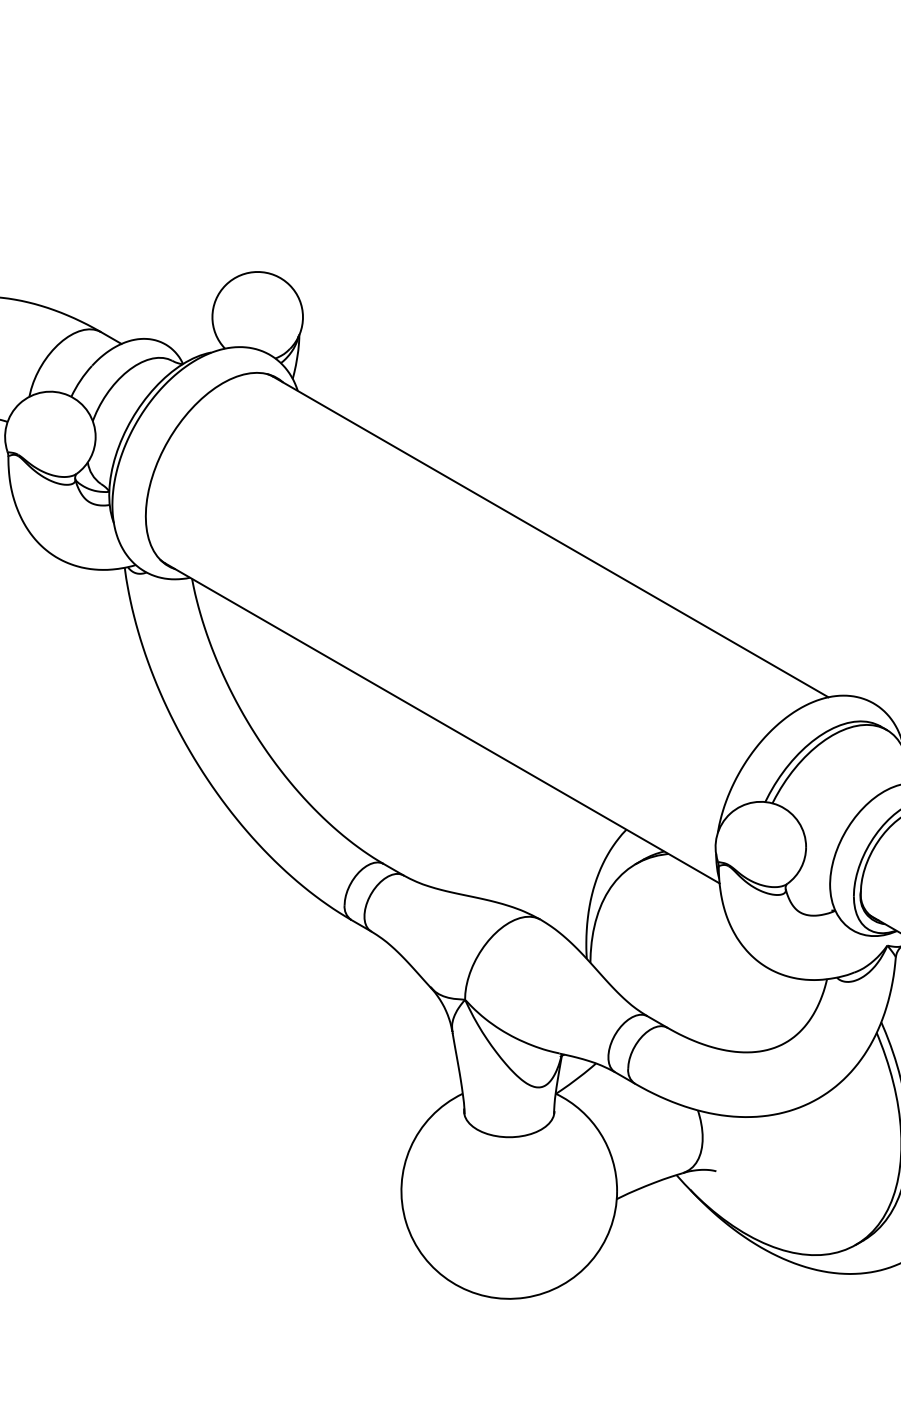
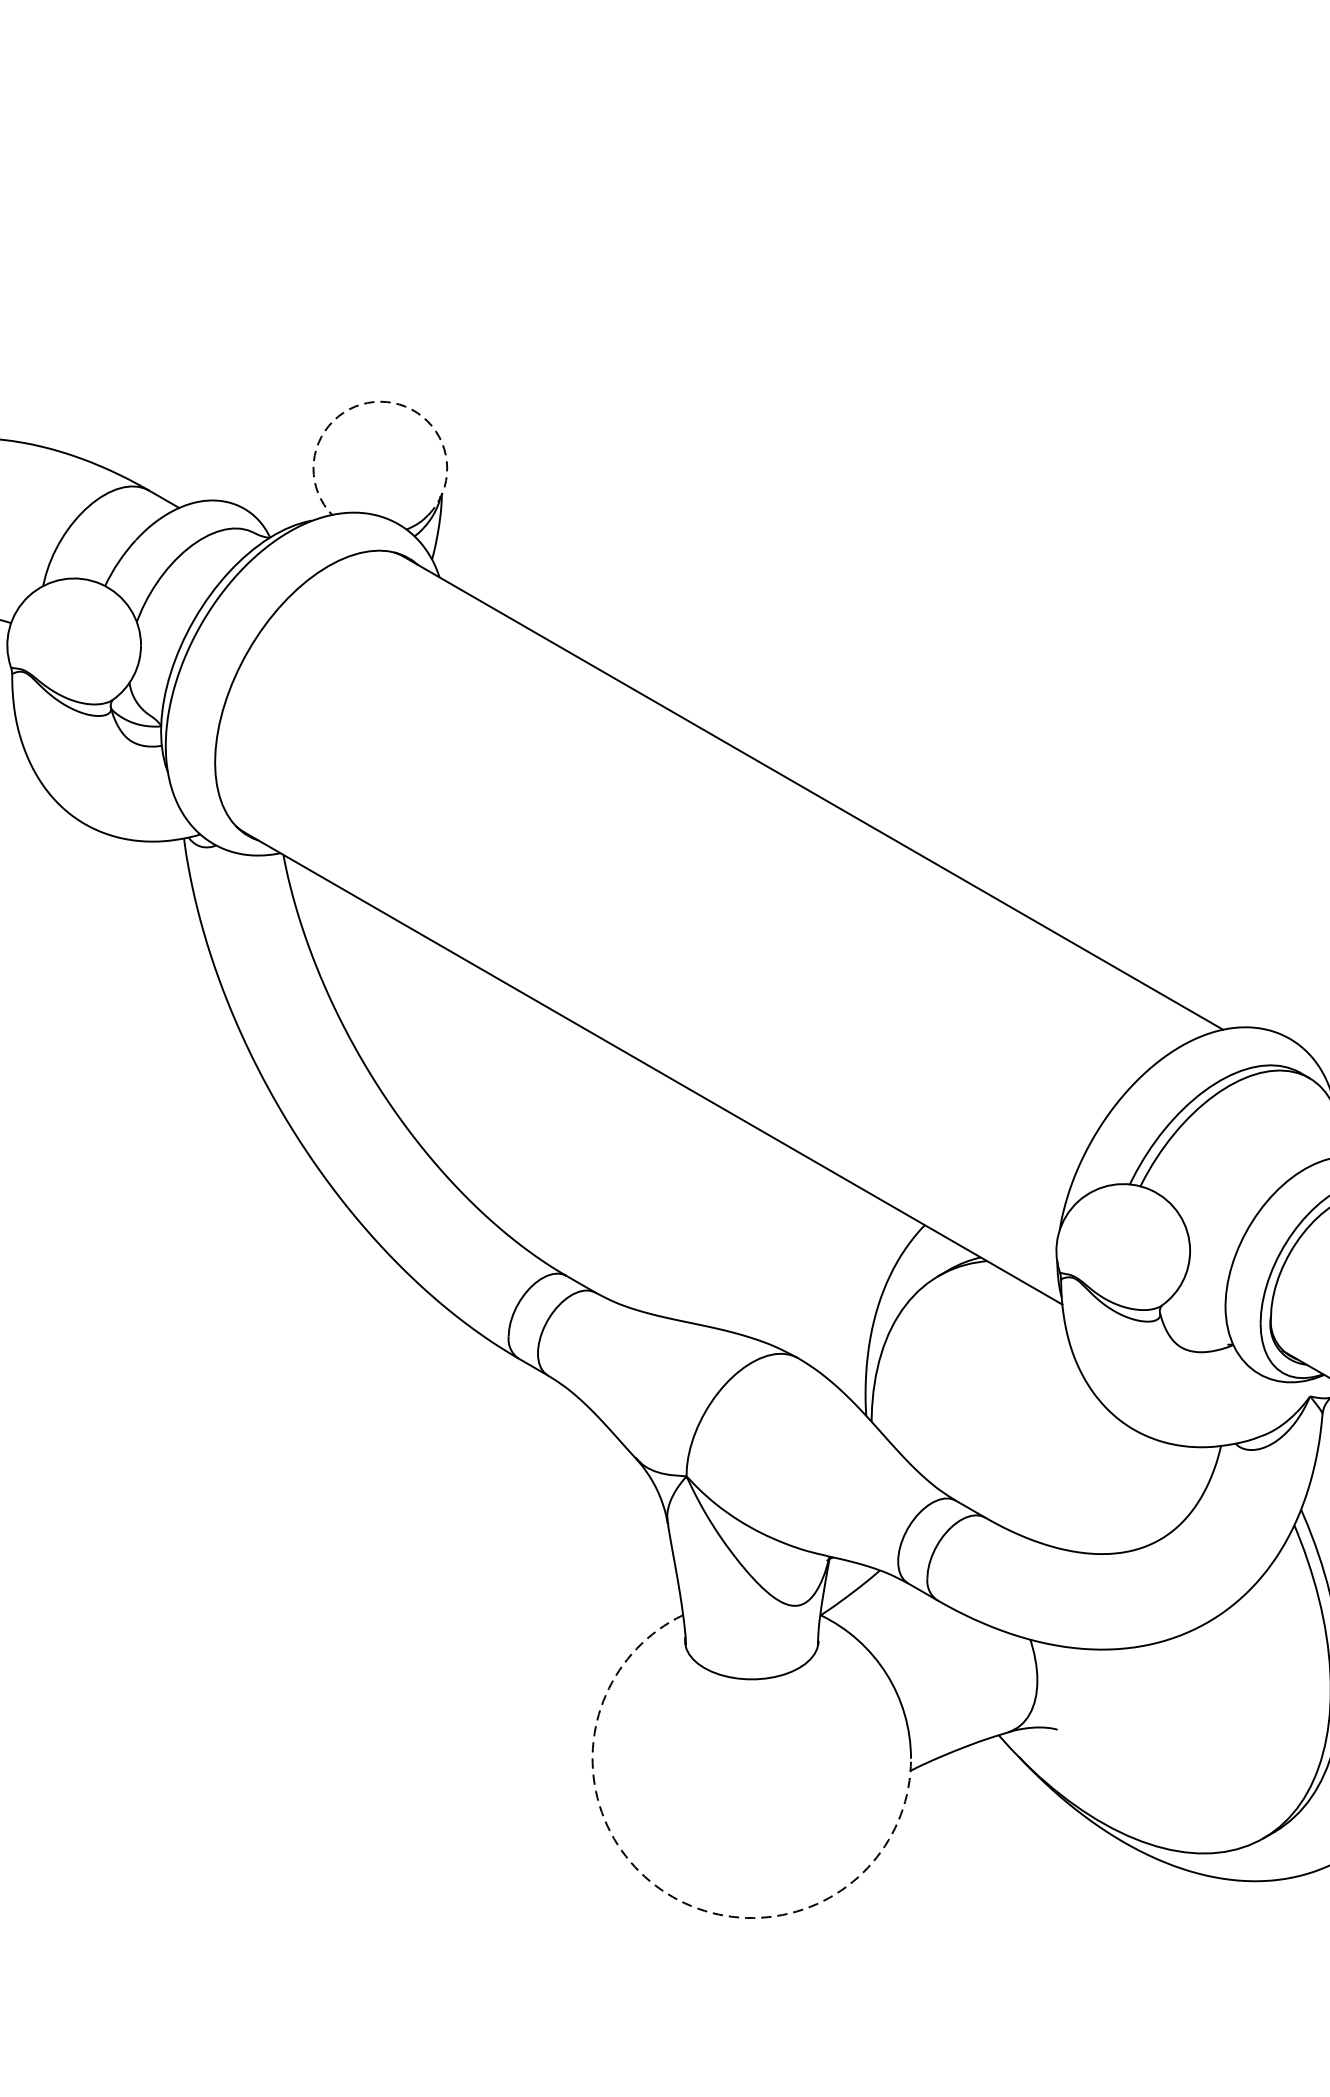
arc: (257, 272) -> (380, 402), solid -> dashed
arc: (451, 1282) -> (666, 1893), solid -> dashed

